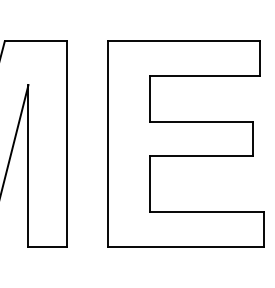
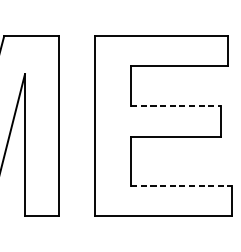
line: (201, 121) -> (176, 106), solid -> dashed
line: (207, 212) -> (181, 186), solid -> dashed

